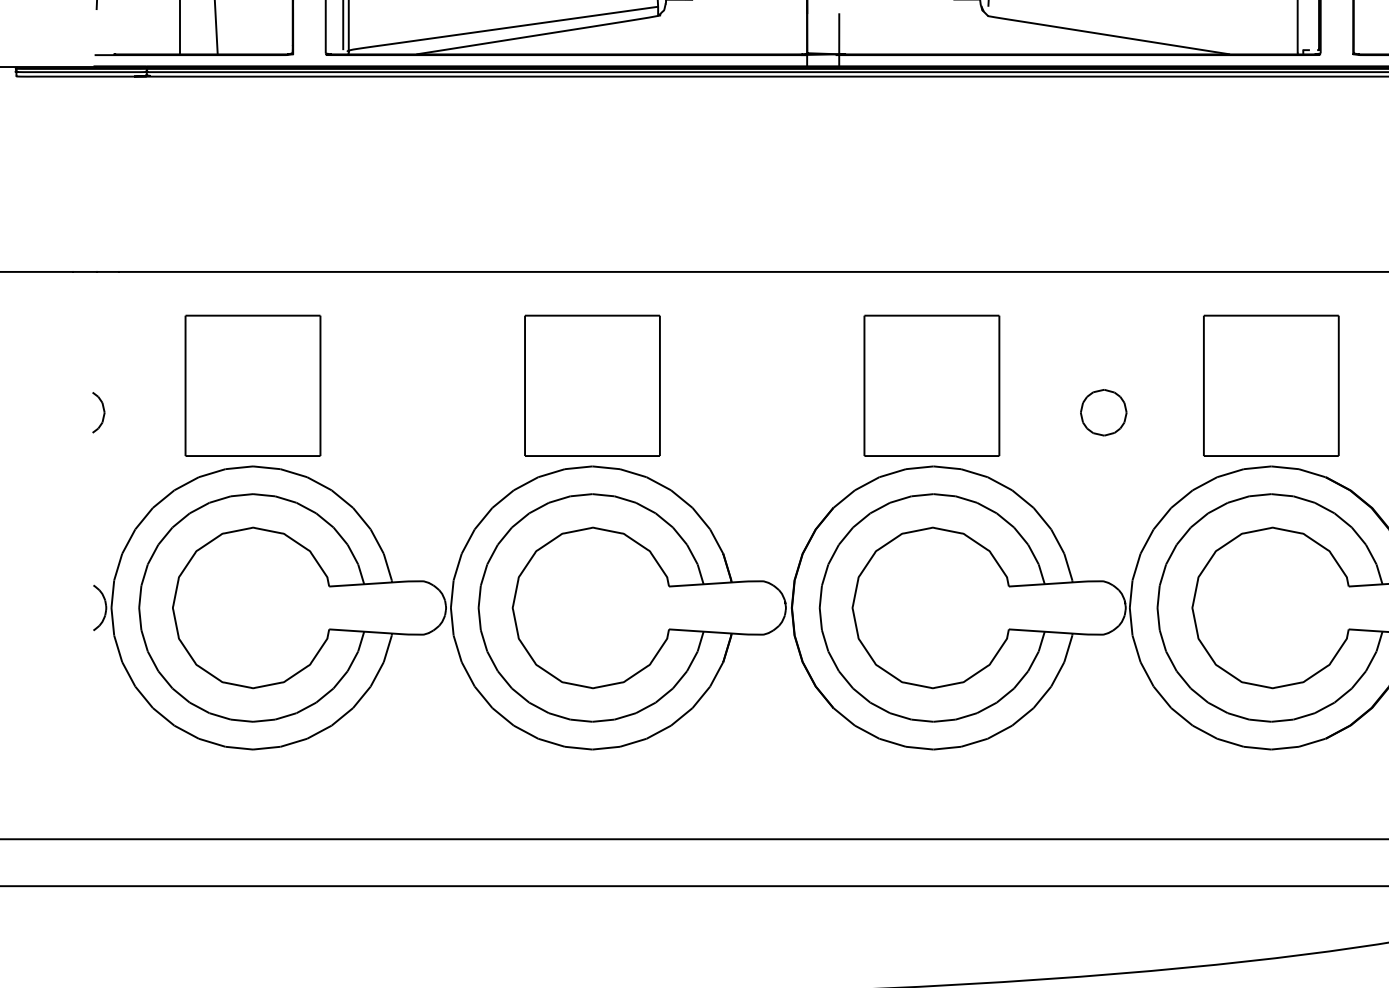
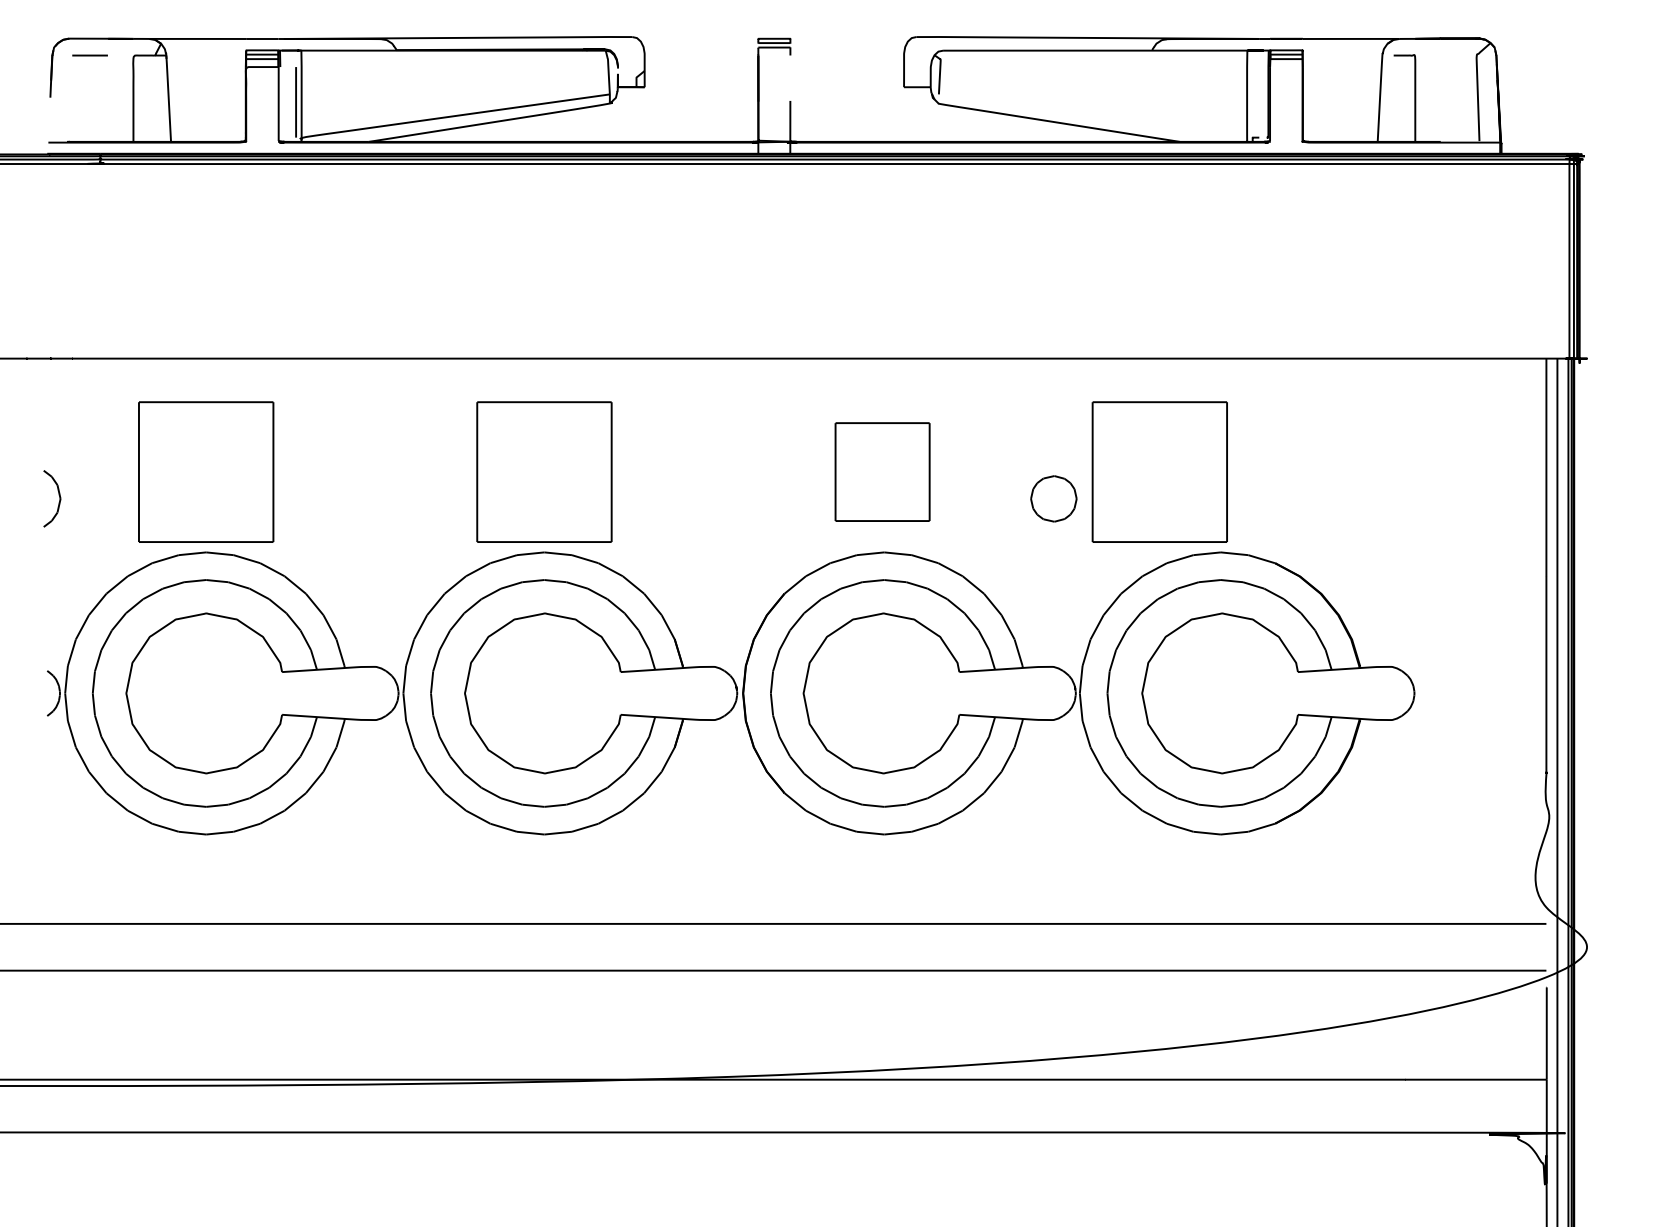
part: (931, 385) -> (882, 471), size x0.7
part: (1270, 385) -> (1159, 471), moved
part: (98, 412) -> (52, 498), size x1.4

